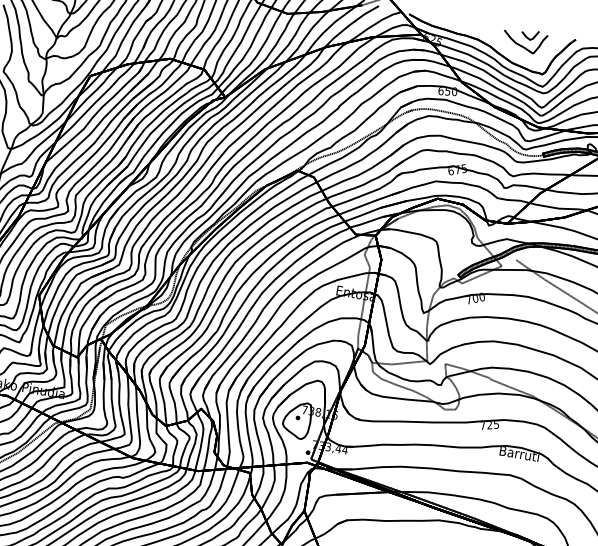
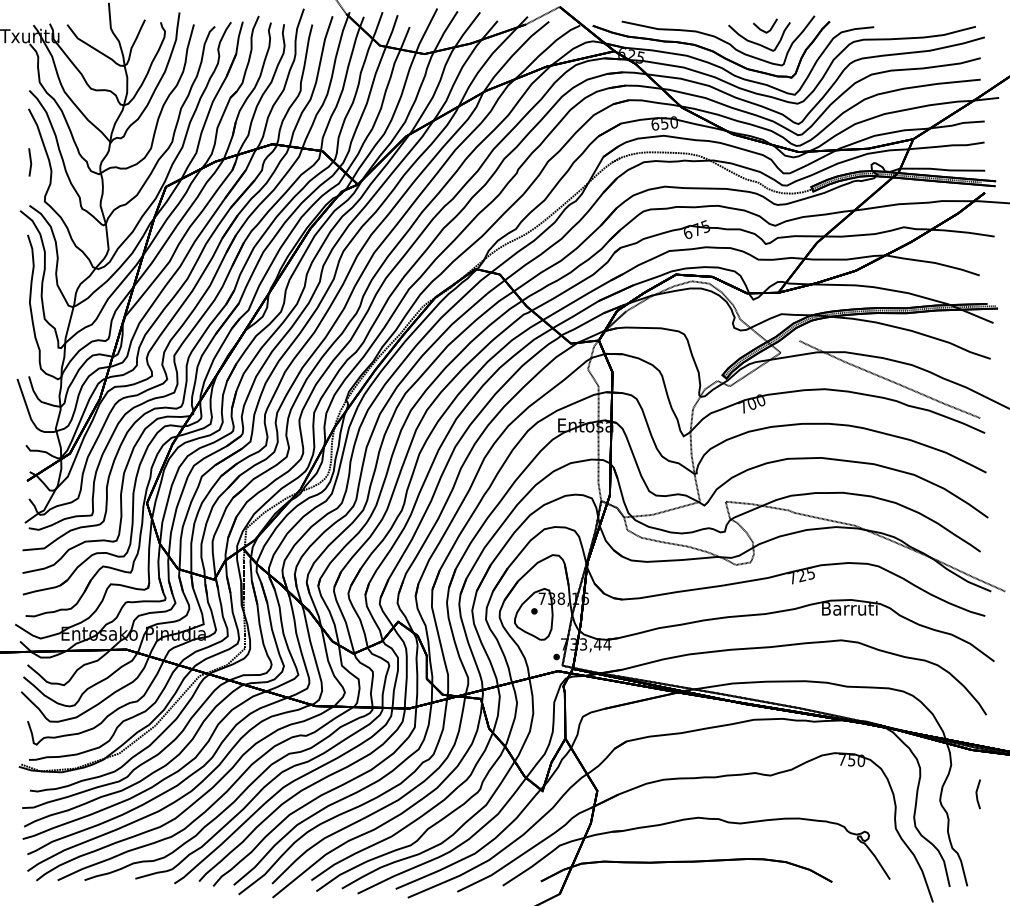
curve: (495, 38) -> (718, 39), added

